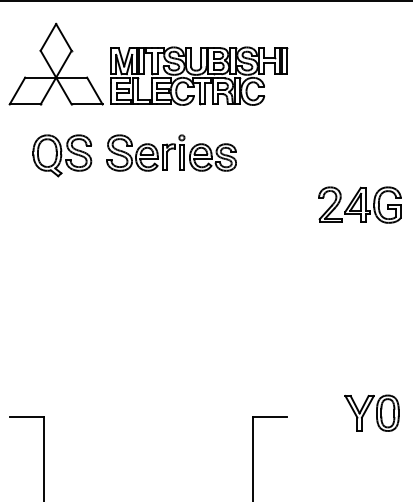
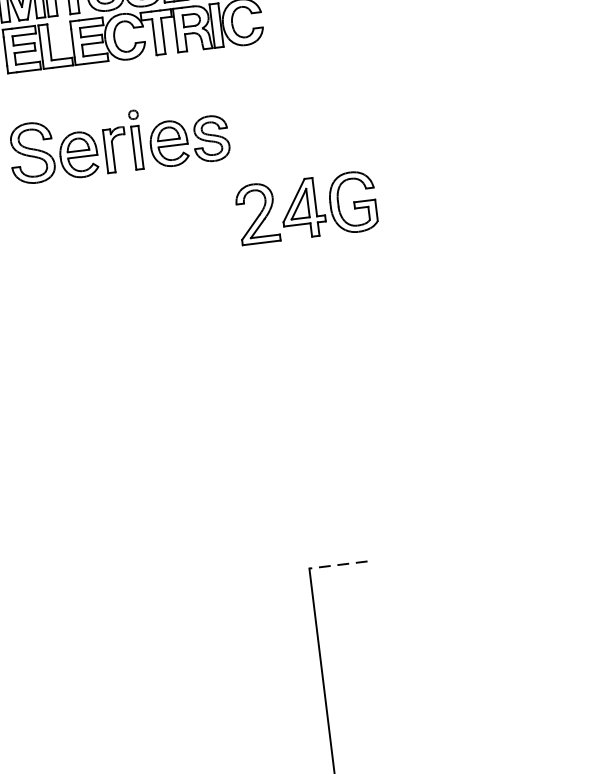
part: (359, 204) -> (305, 207), moved
part: (371, 412) -> (507, 536), removed
line: (269, 417) -> (337, 565), solid -> dashed

